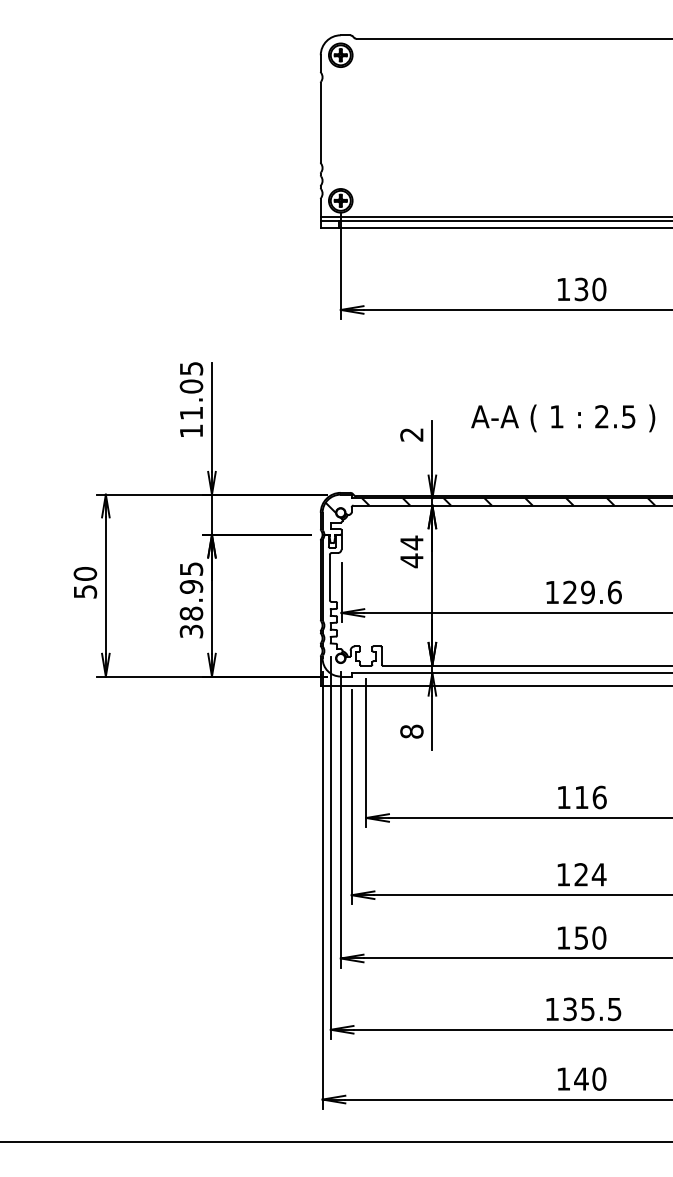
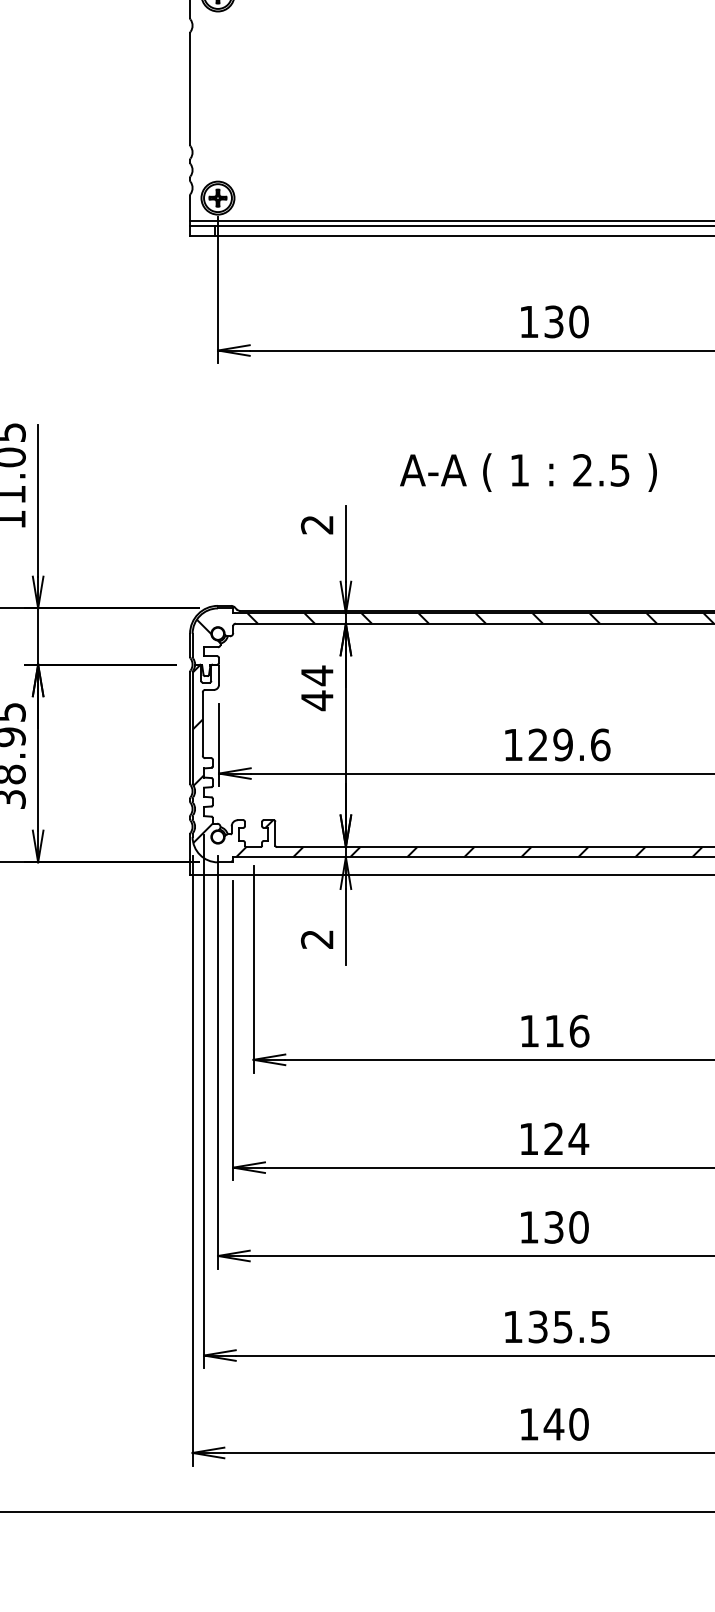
text: (563, 418) -> (528, 472), moved
hatch: (484, 605) -> (418, 763), added
text: (411, 731) -> (316, 939), 8 -> 2
text: (581, 937) -> (554, 1226), 150 -> 130

